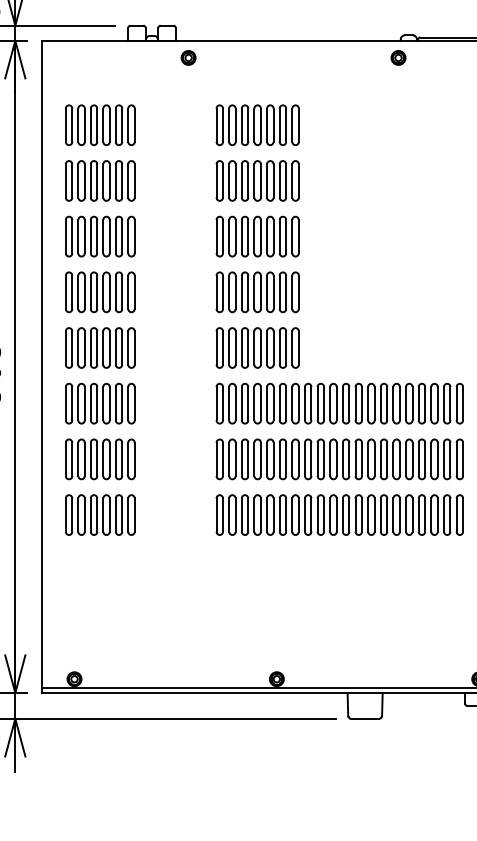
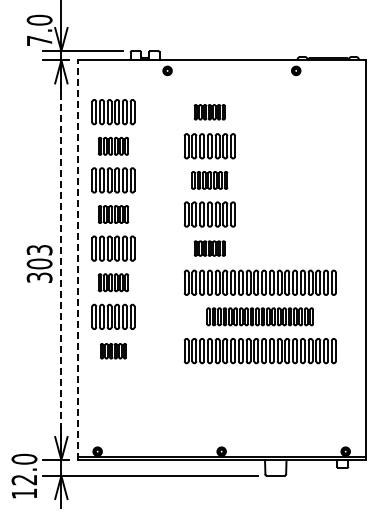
part: (257, 125) -> (209, 112), size x0.6
part: (100, 181) -> (113, 146), size x0.7
part: (257, 236) -> (209, 180), size x0.7
part: (100, 292) -> (113, 214), size x0.7
part: (257, 347) -> (209, 248), size x0.6
line: (15, 367) -> (61, 260), solid -> dashed
line: (41, 367) -> (77, 260), solid -> dashed
part: (100, 403) -> (113, 282), size x0.7
part: (338, 458) -> (259, 316), size x0.7
part: (100, 515) -> (113, 351), size x0.6

